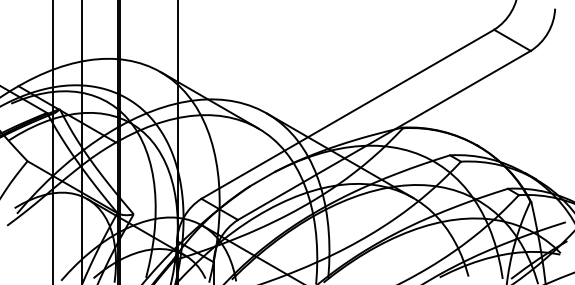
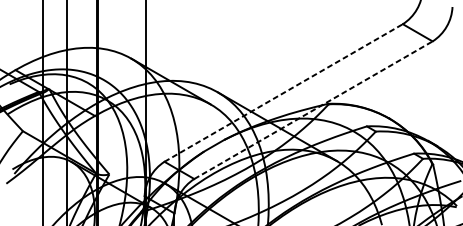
line: (348, 114) -> (284, 93), solid -> dashed
line: (384, 135) -> (313, 110), solid -> dashed

